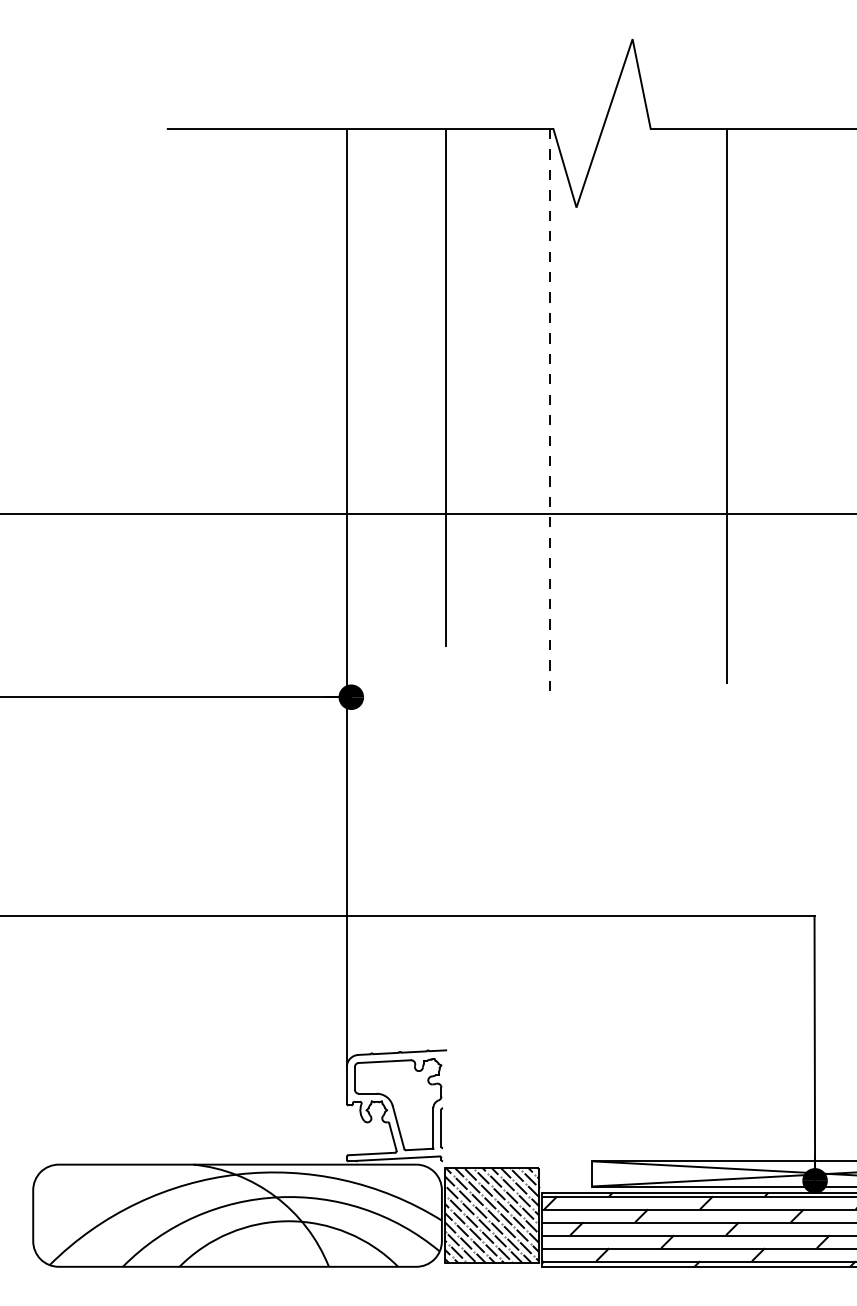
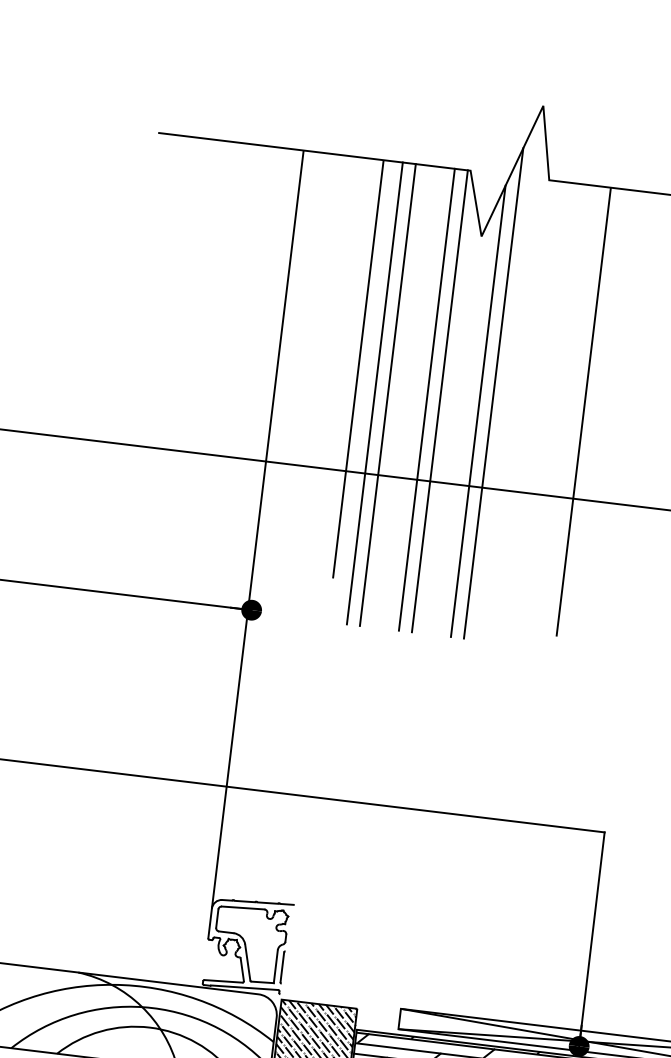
line: (614, 396) -> (493, 392), added
line: (469, 414) -> (374, 393), added
line: (485, 414) -> (387, 394), added
line: (533, 414) -> (426, 399), added
line: (550, 414) -> (440, 401), dashed -> solid
line: (598, 421) -> (478, 411), added

